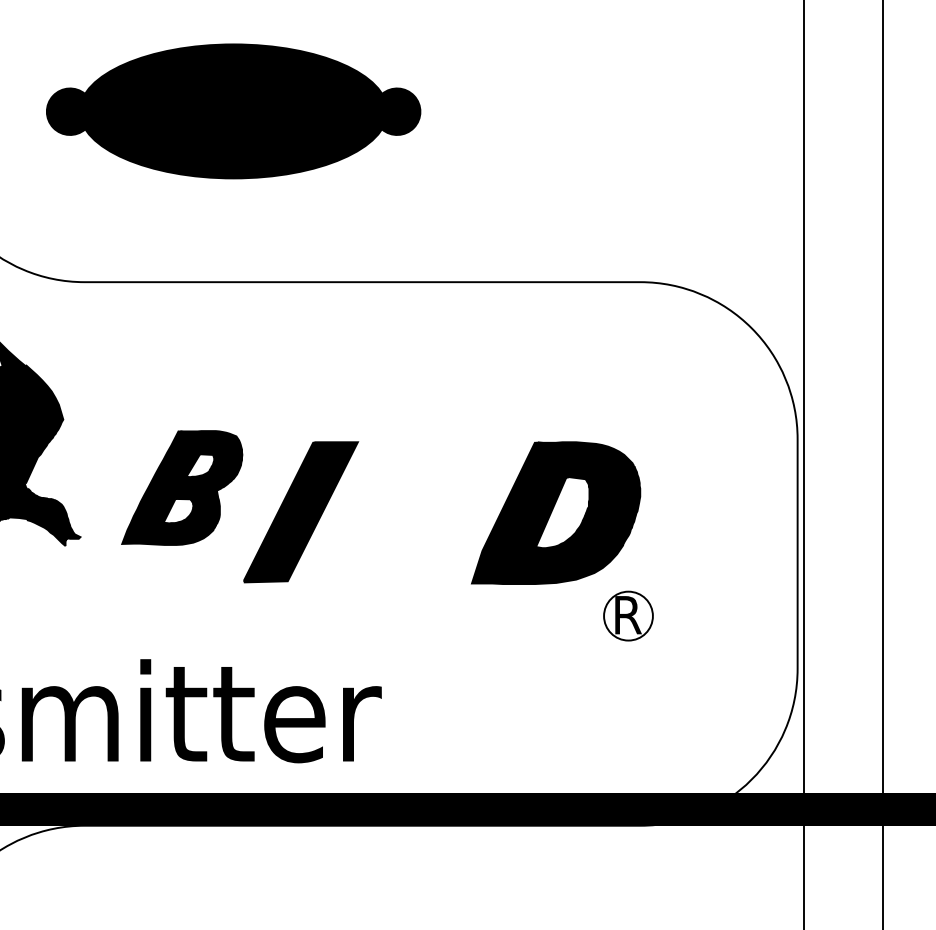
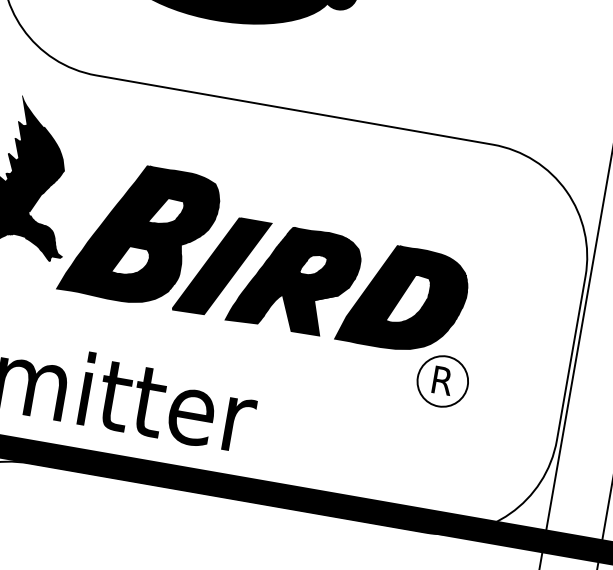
part: (182, 487) -> (140, 234), size x1.67
part: (402, 512) -> (294, 279), added
circle: (628, 616) -> (442, 381), size x1.43

